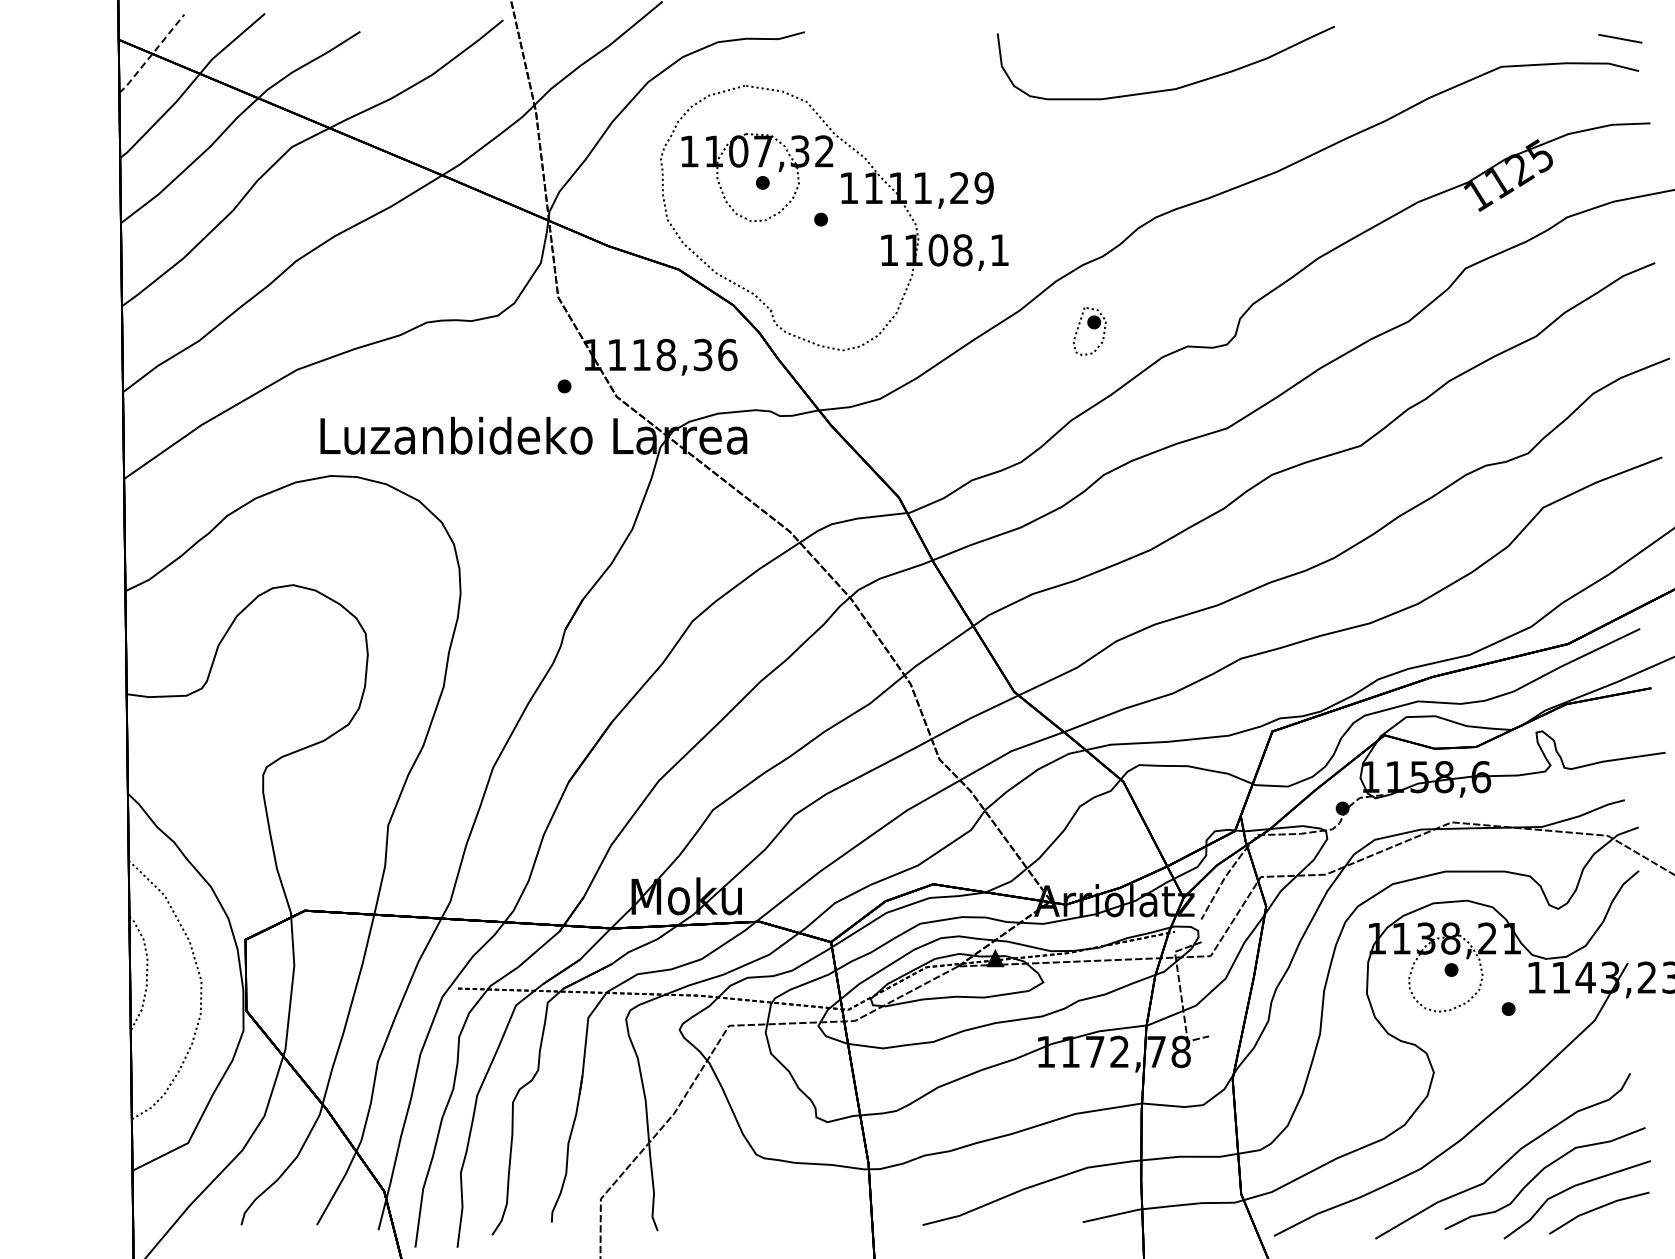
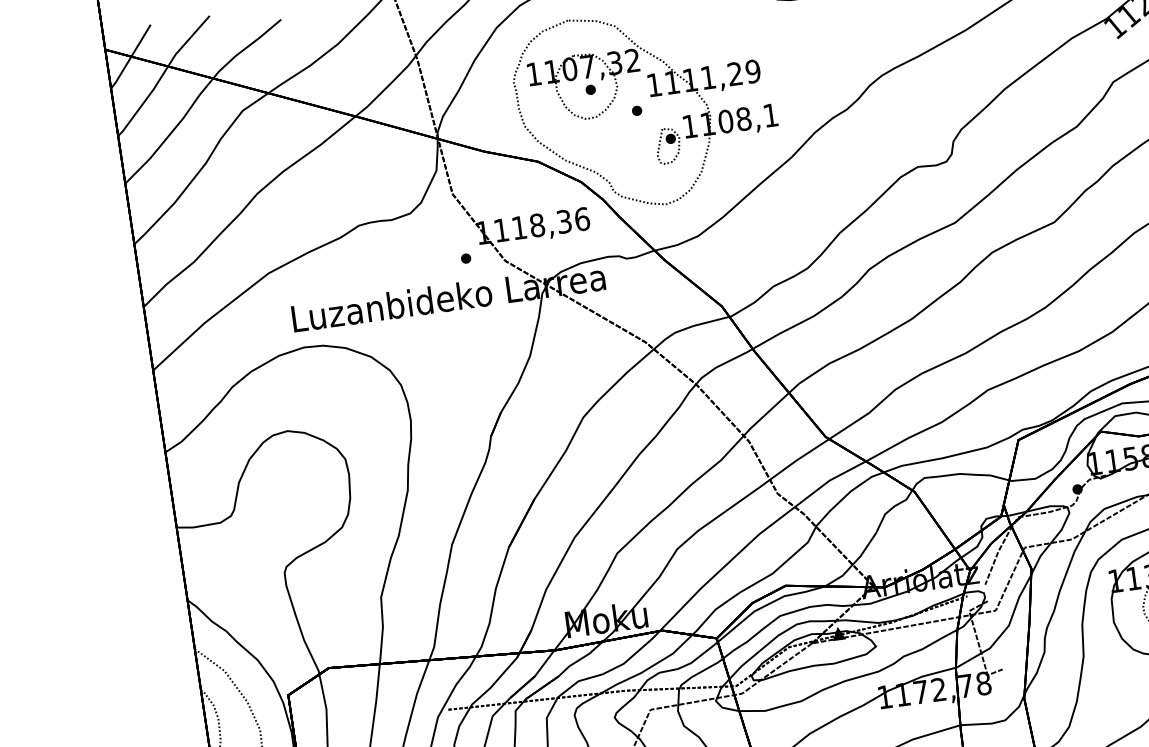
line: (151, 54) -> (130, 57), dashed -> solid
part: (1089, 331) -> (668, 146), moved

